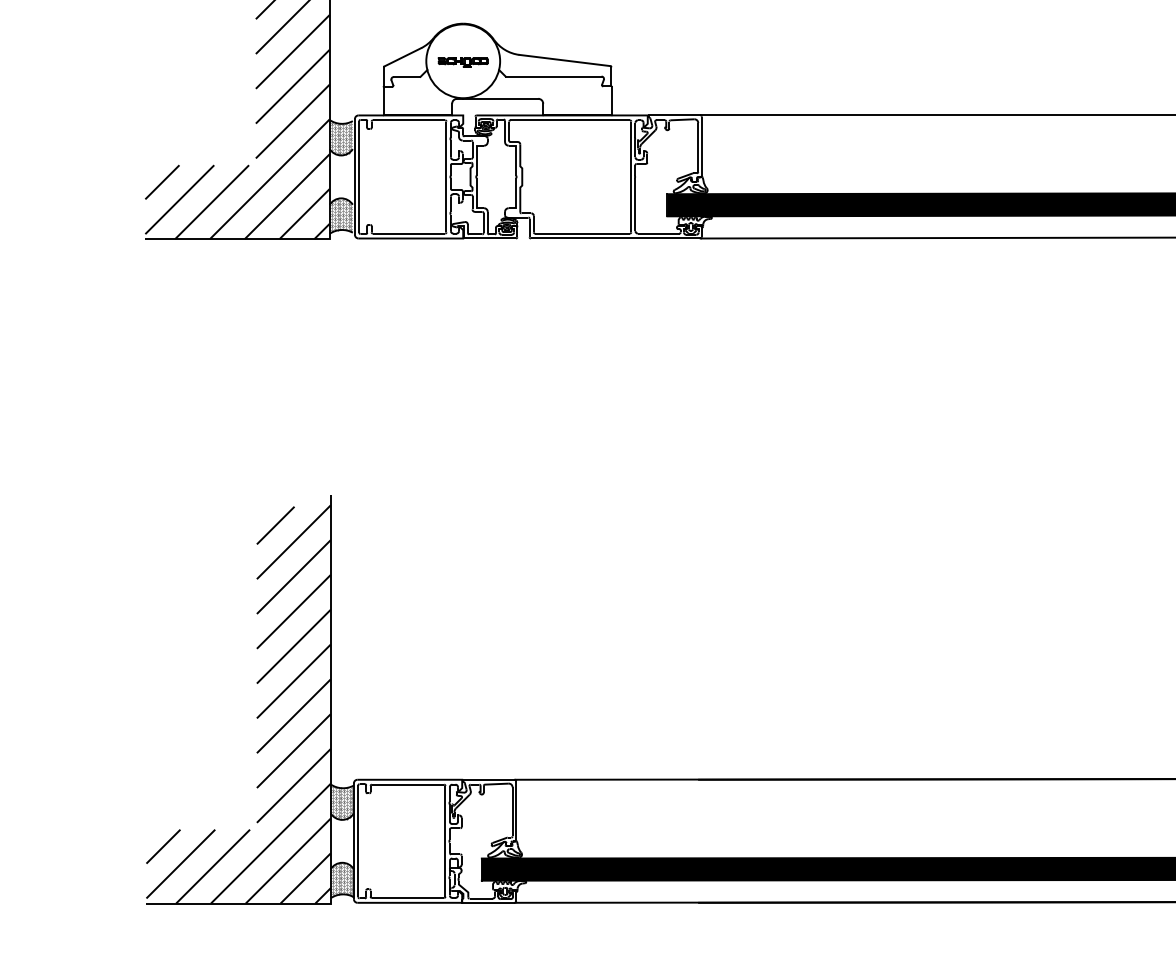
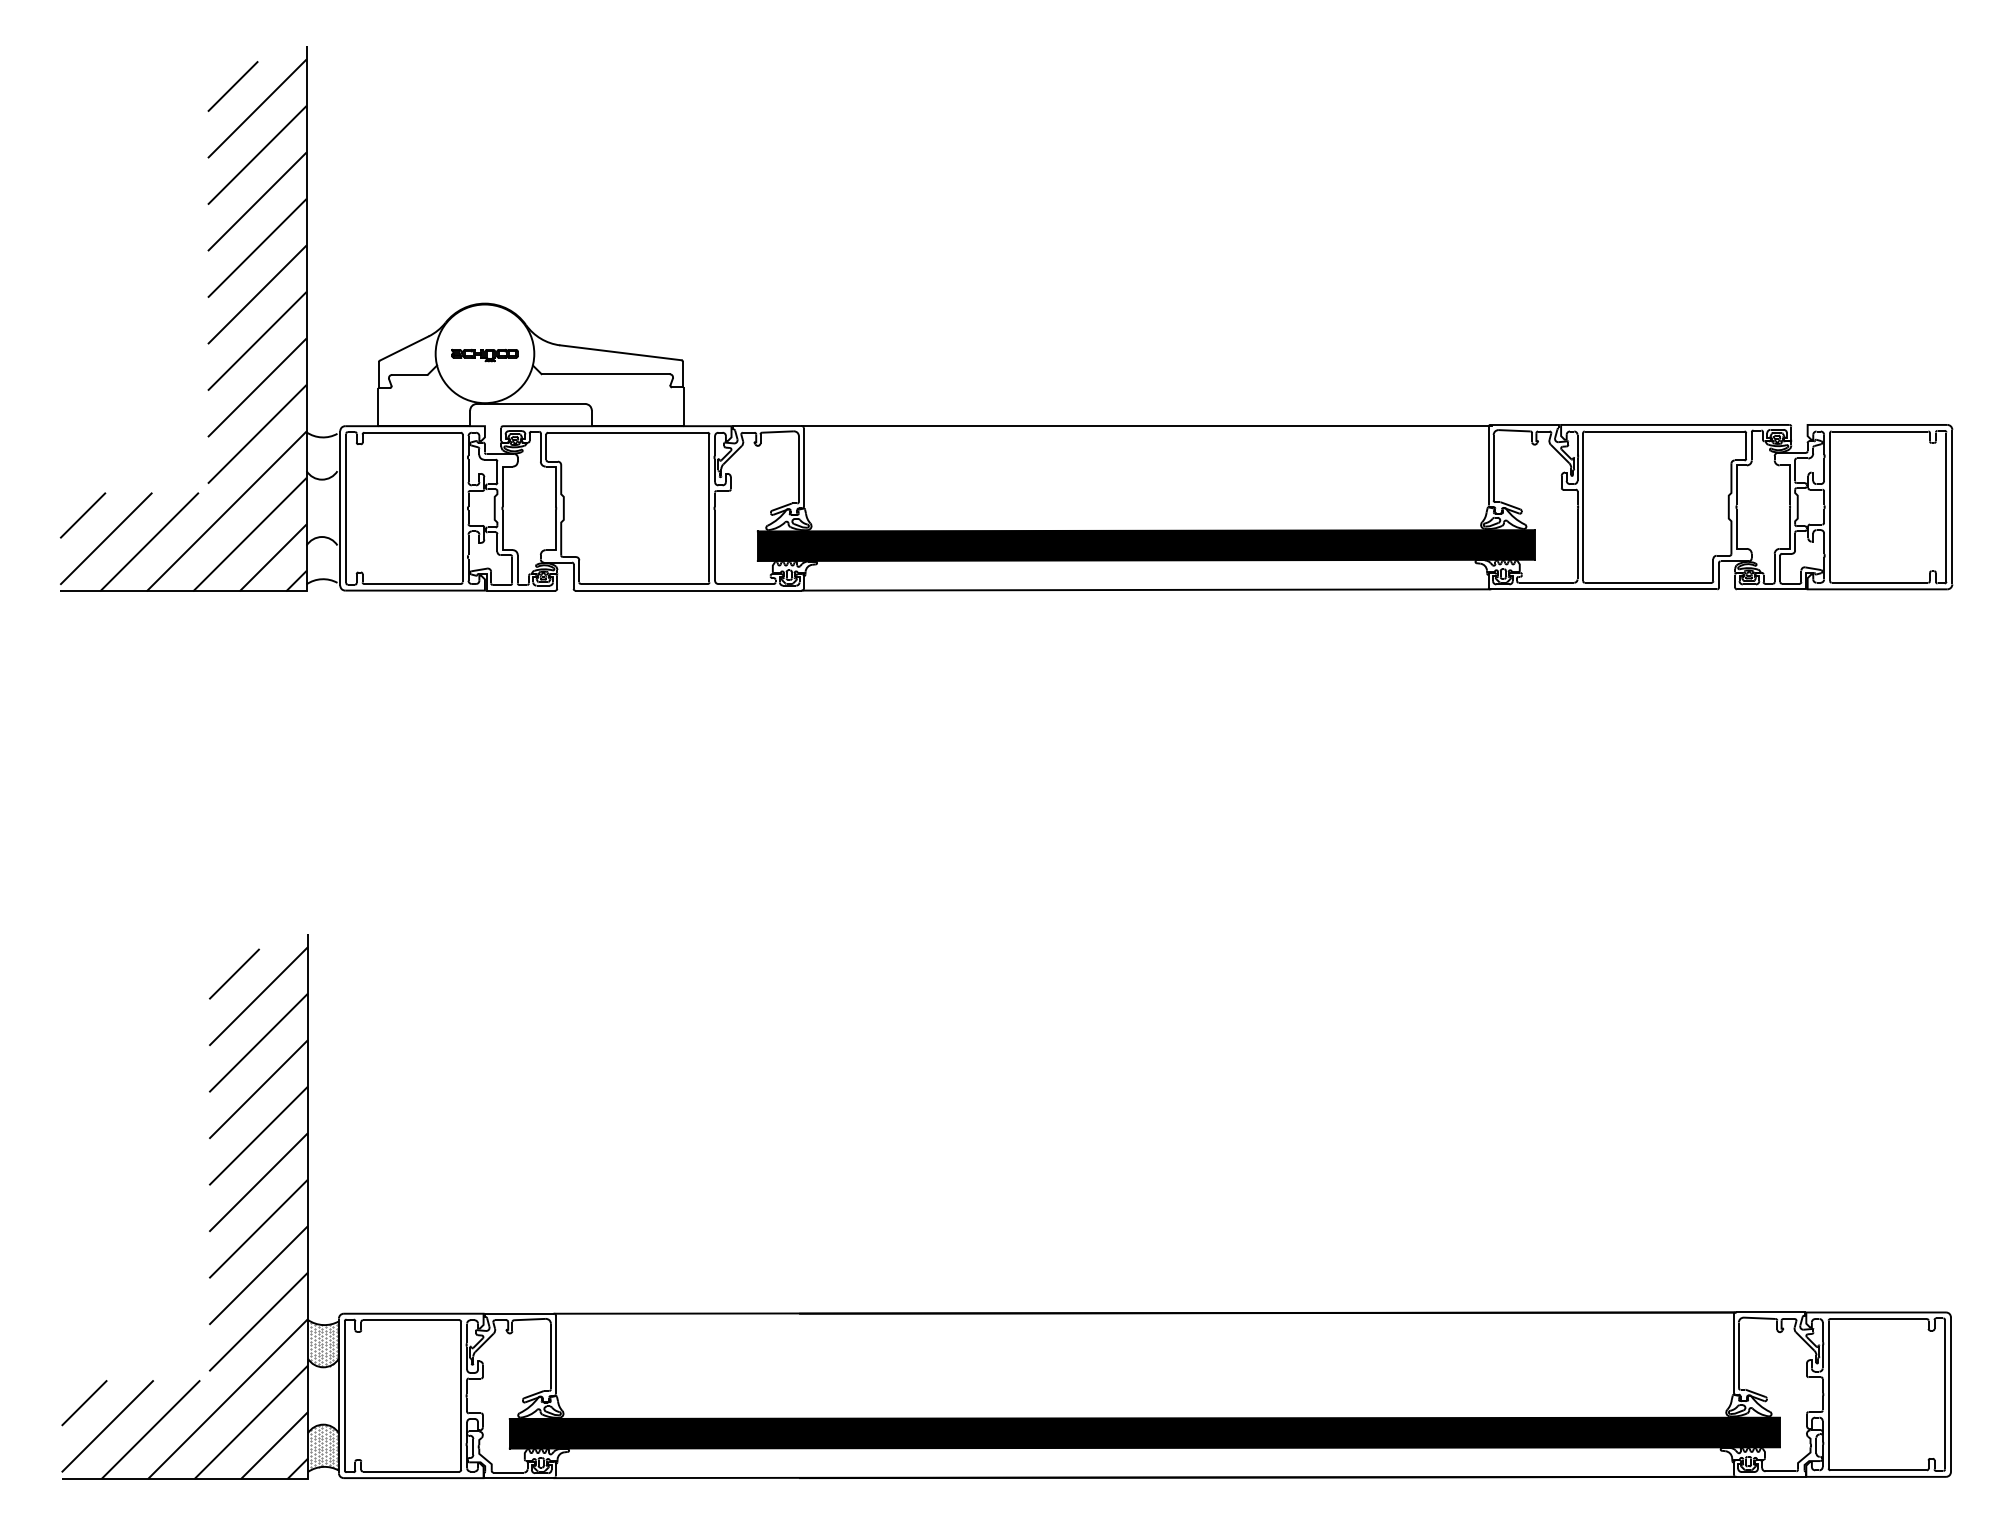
hatch: (341, 138) -> (322, 456), removed
hatch: (341, 215) -> (322, 559), removed

